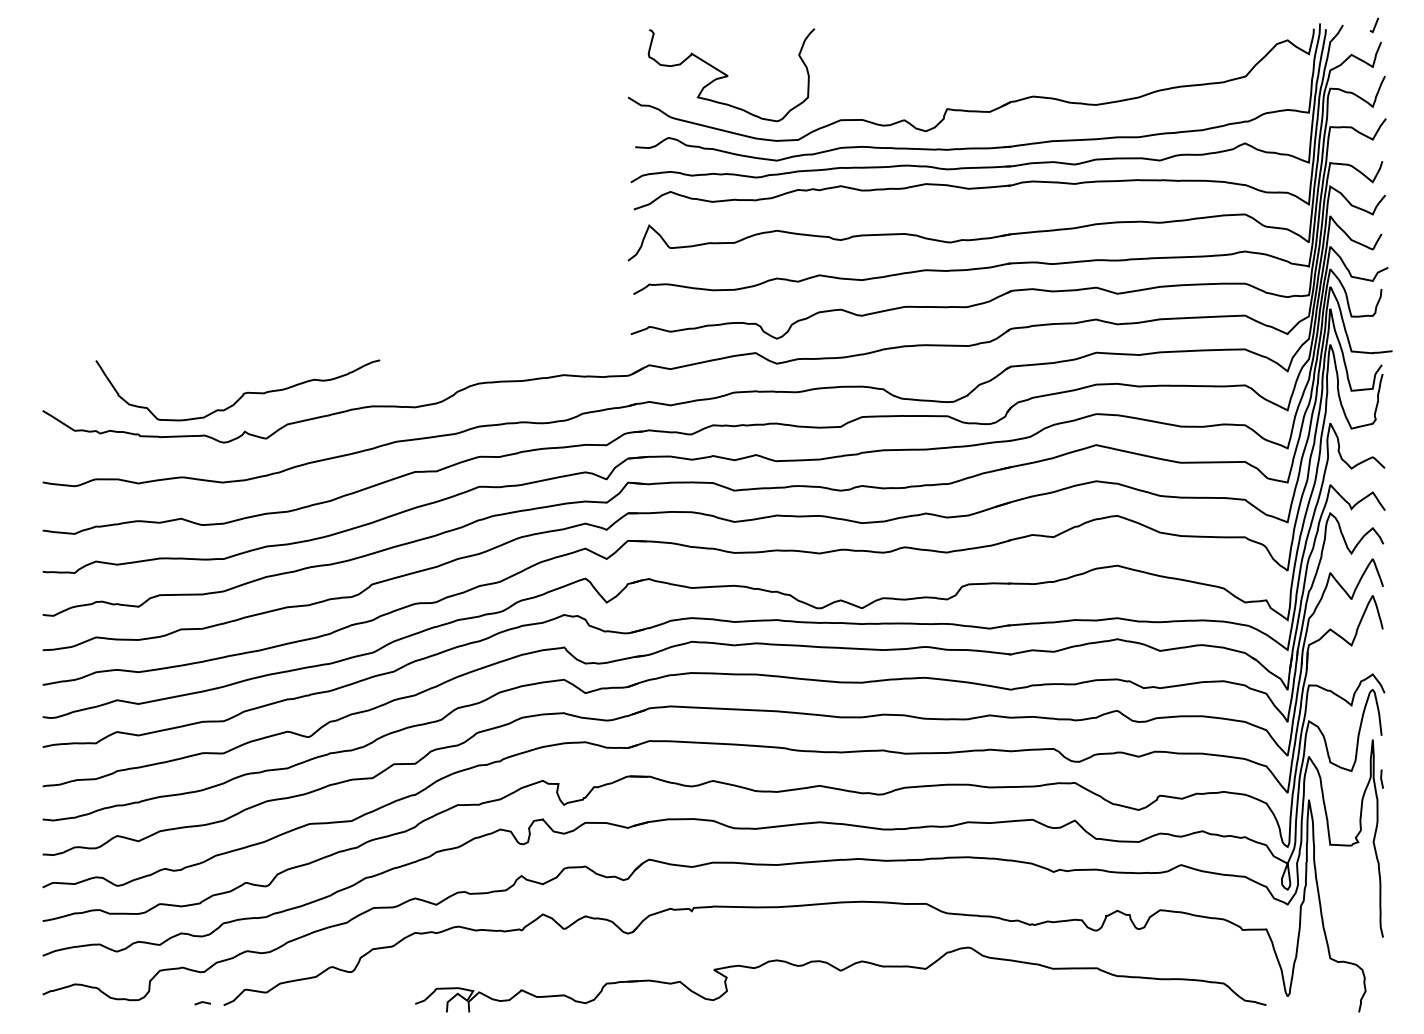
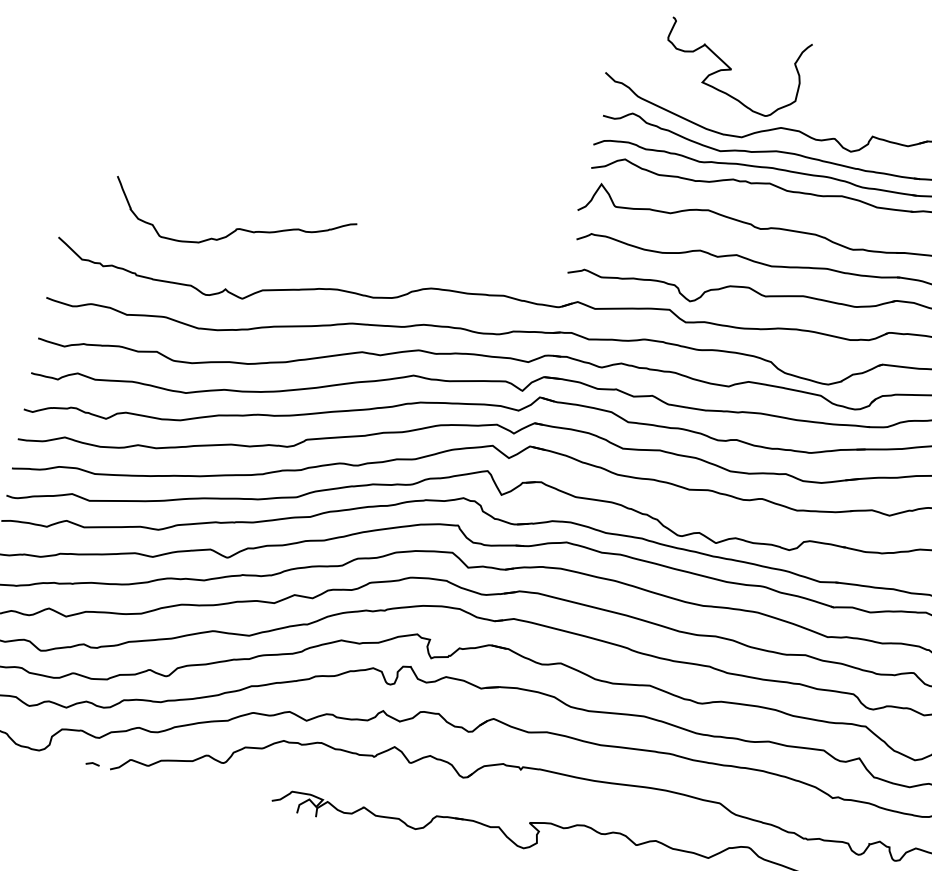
curve: (728, 75) -> (732, 69), moved
curve: (242, 393) -> (235, 228), moved

